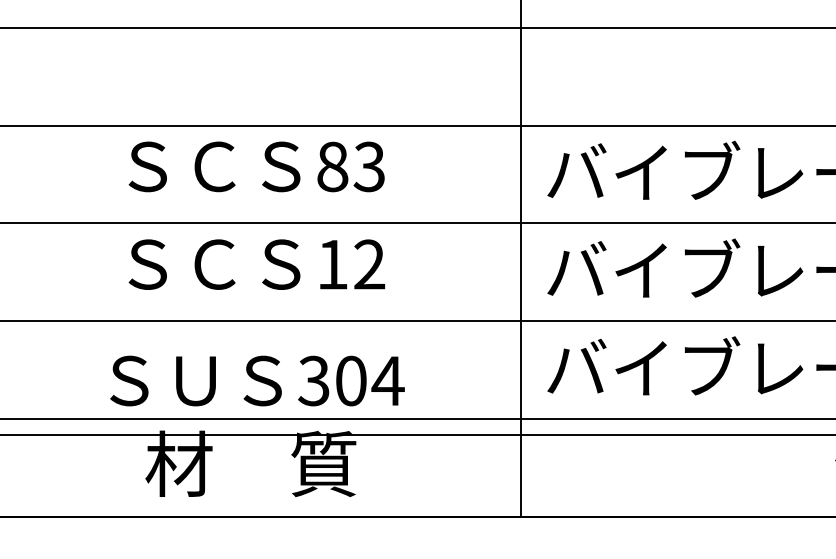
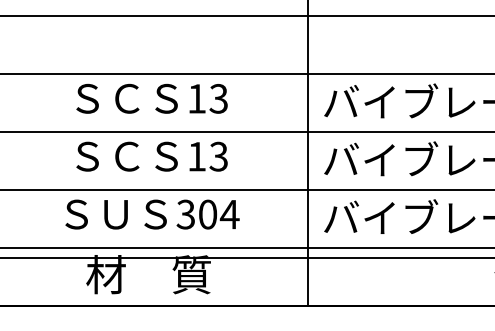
text: (333, 166) -> (197, 98), 83 -> 13
text: (369, 264) -> (218, 156), 12 -> 13
text: (257, 380) -> (152, 214), moved

